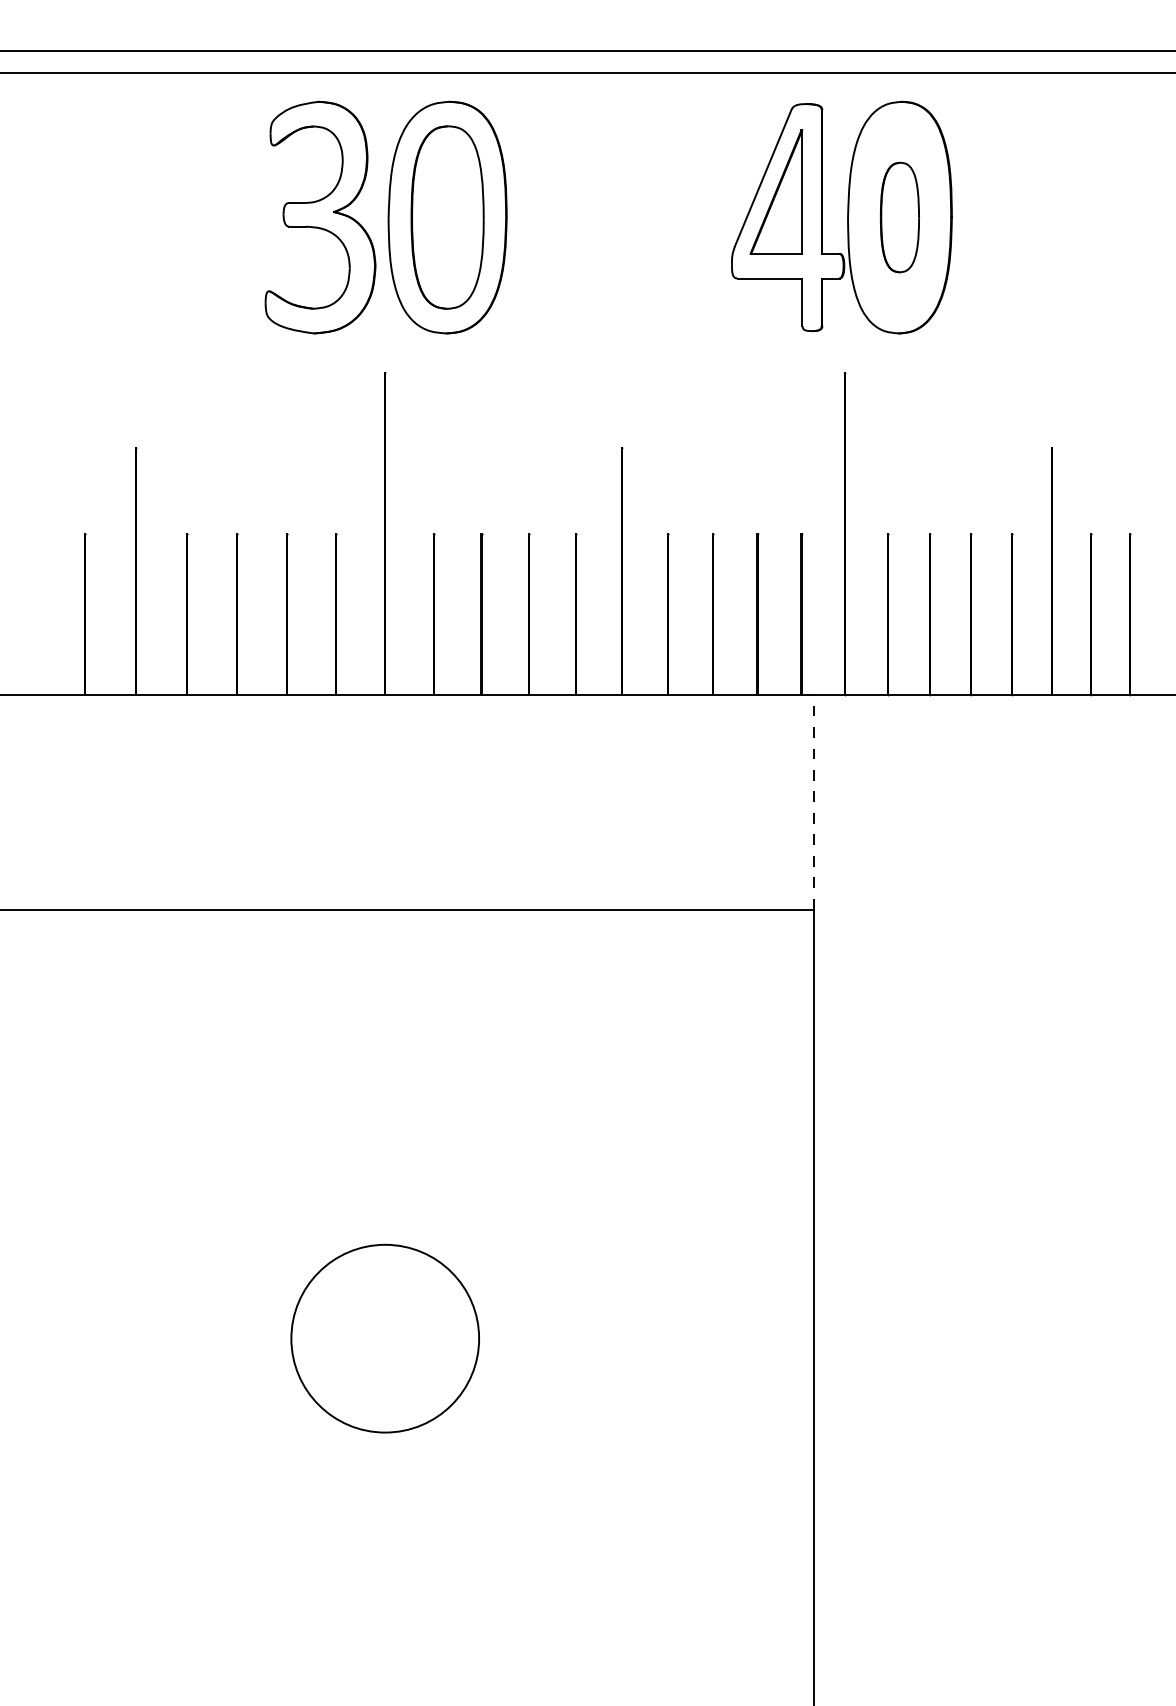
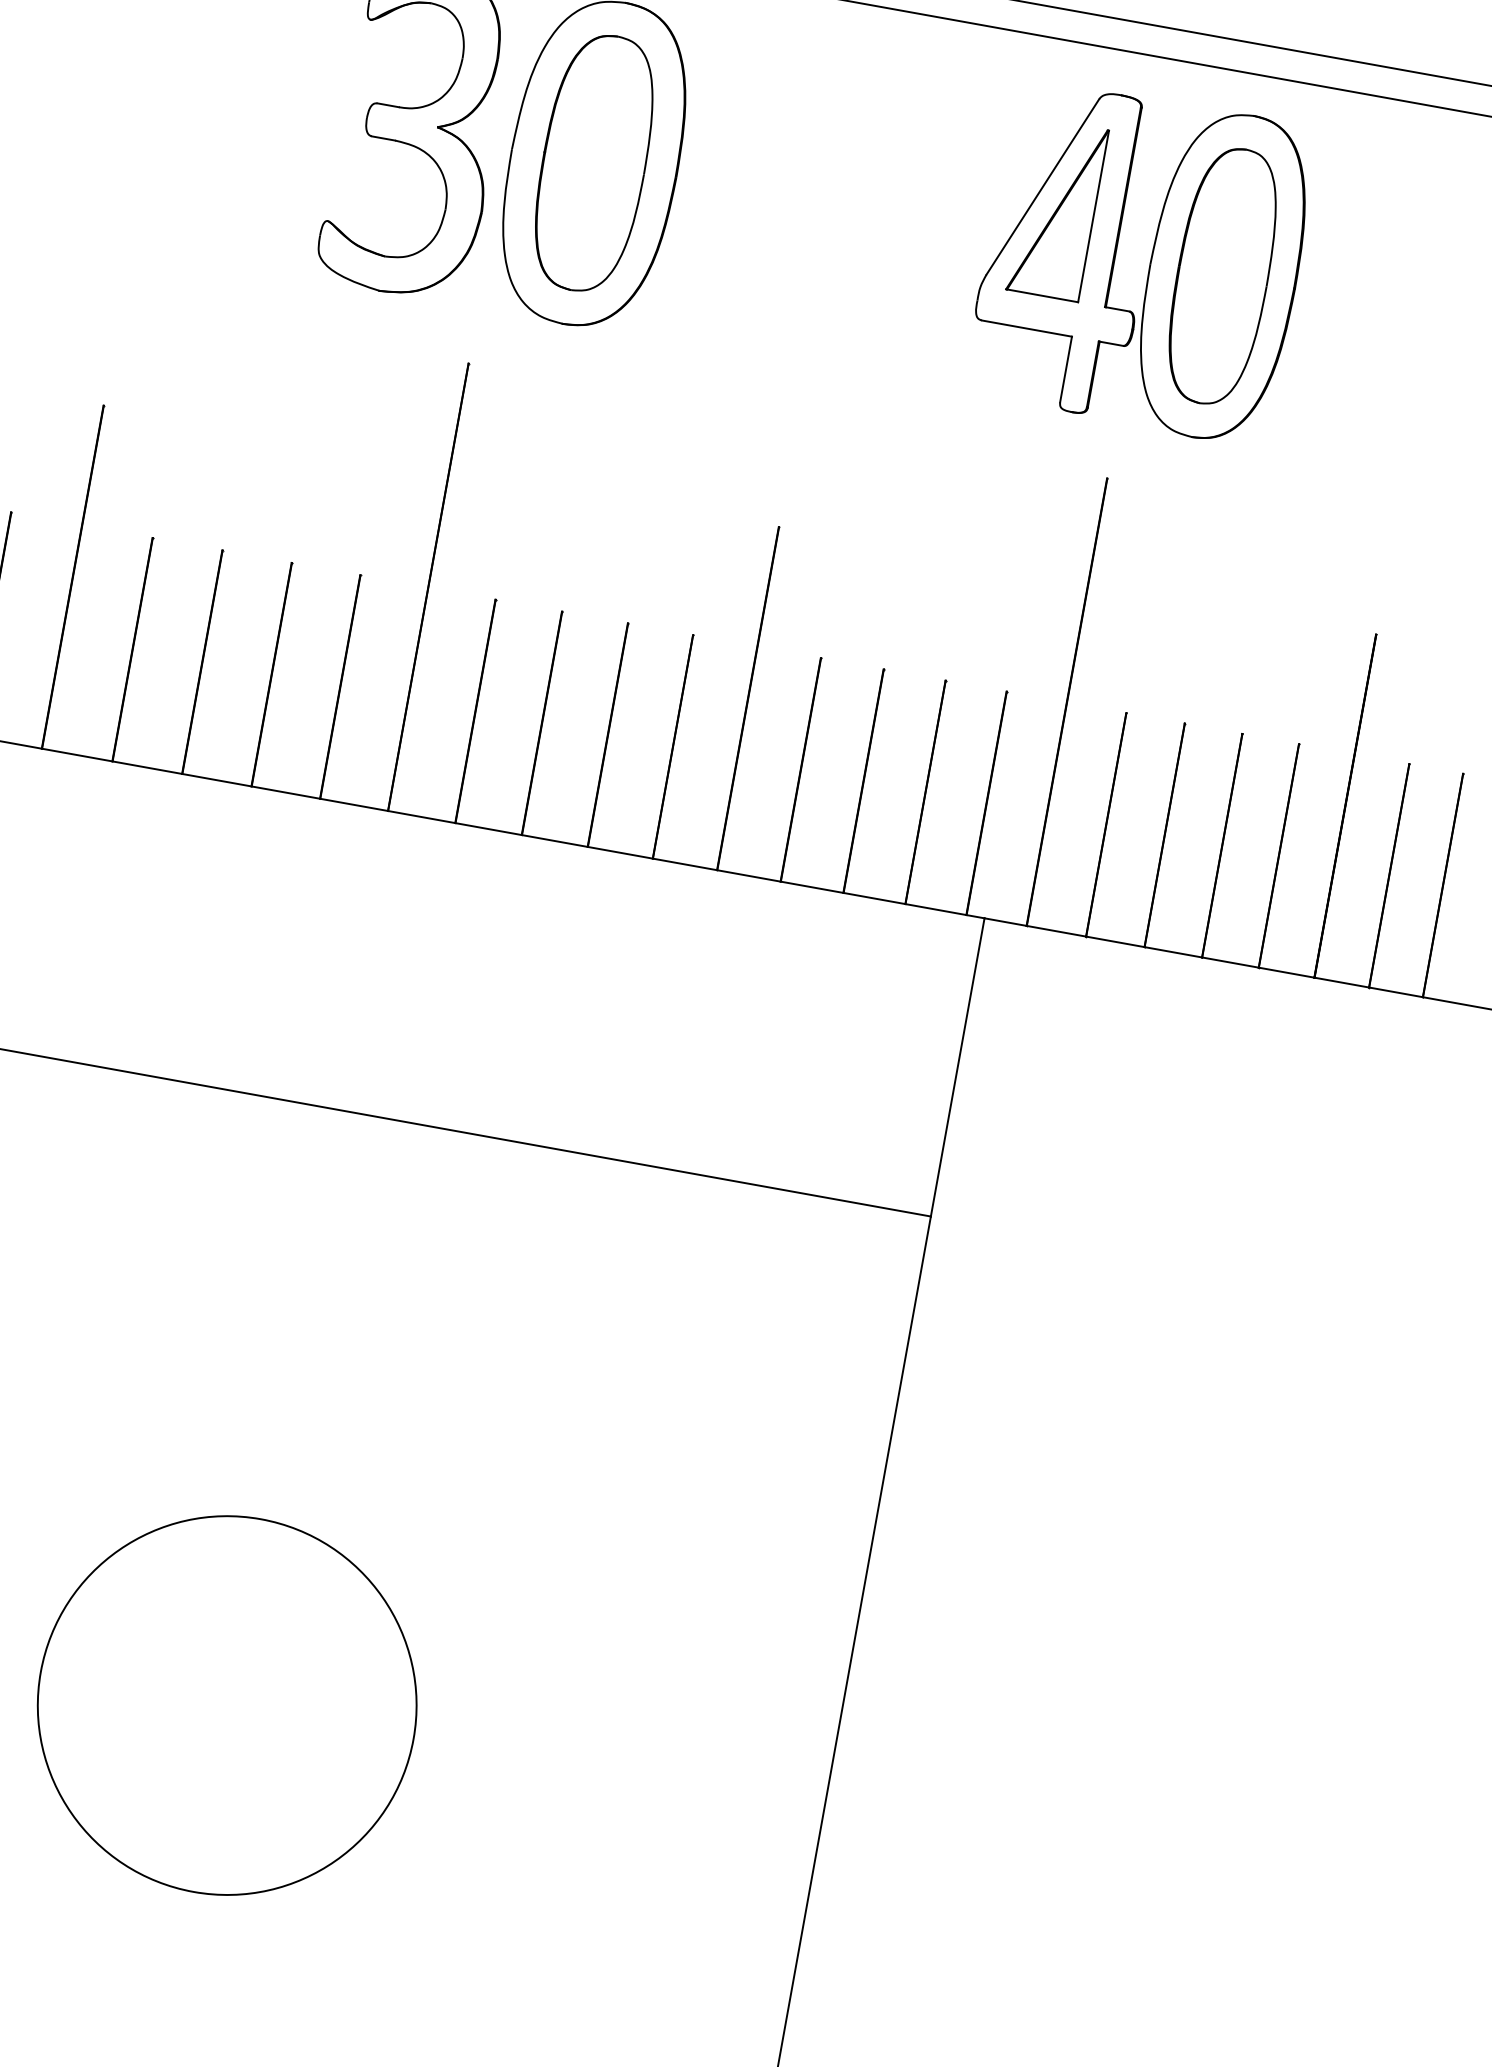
part: (899, 217) -> (1222, 276), size x1.67
line: (814, 801) -> (957, 1066), dashed -> solid
circle: (385, 1338) -> (227, 1705), size x1.43

